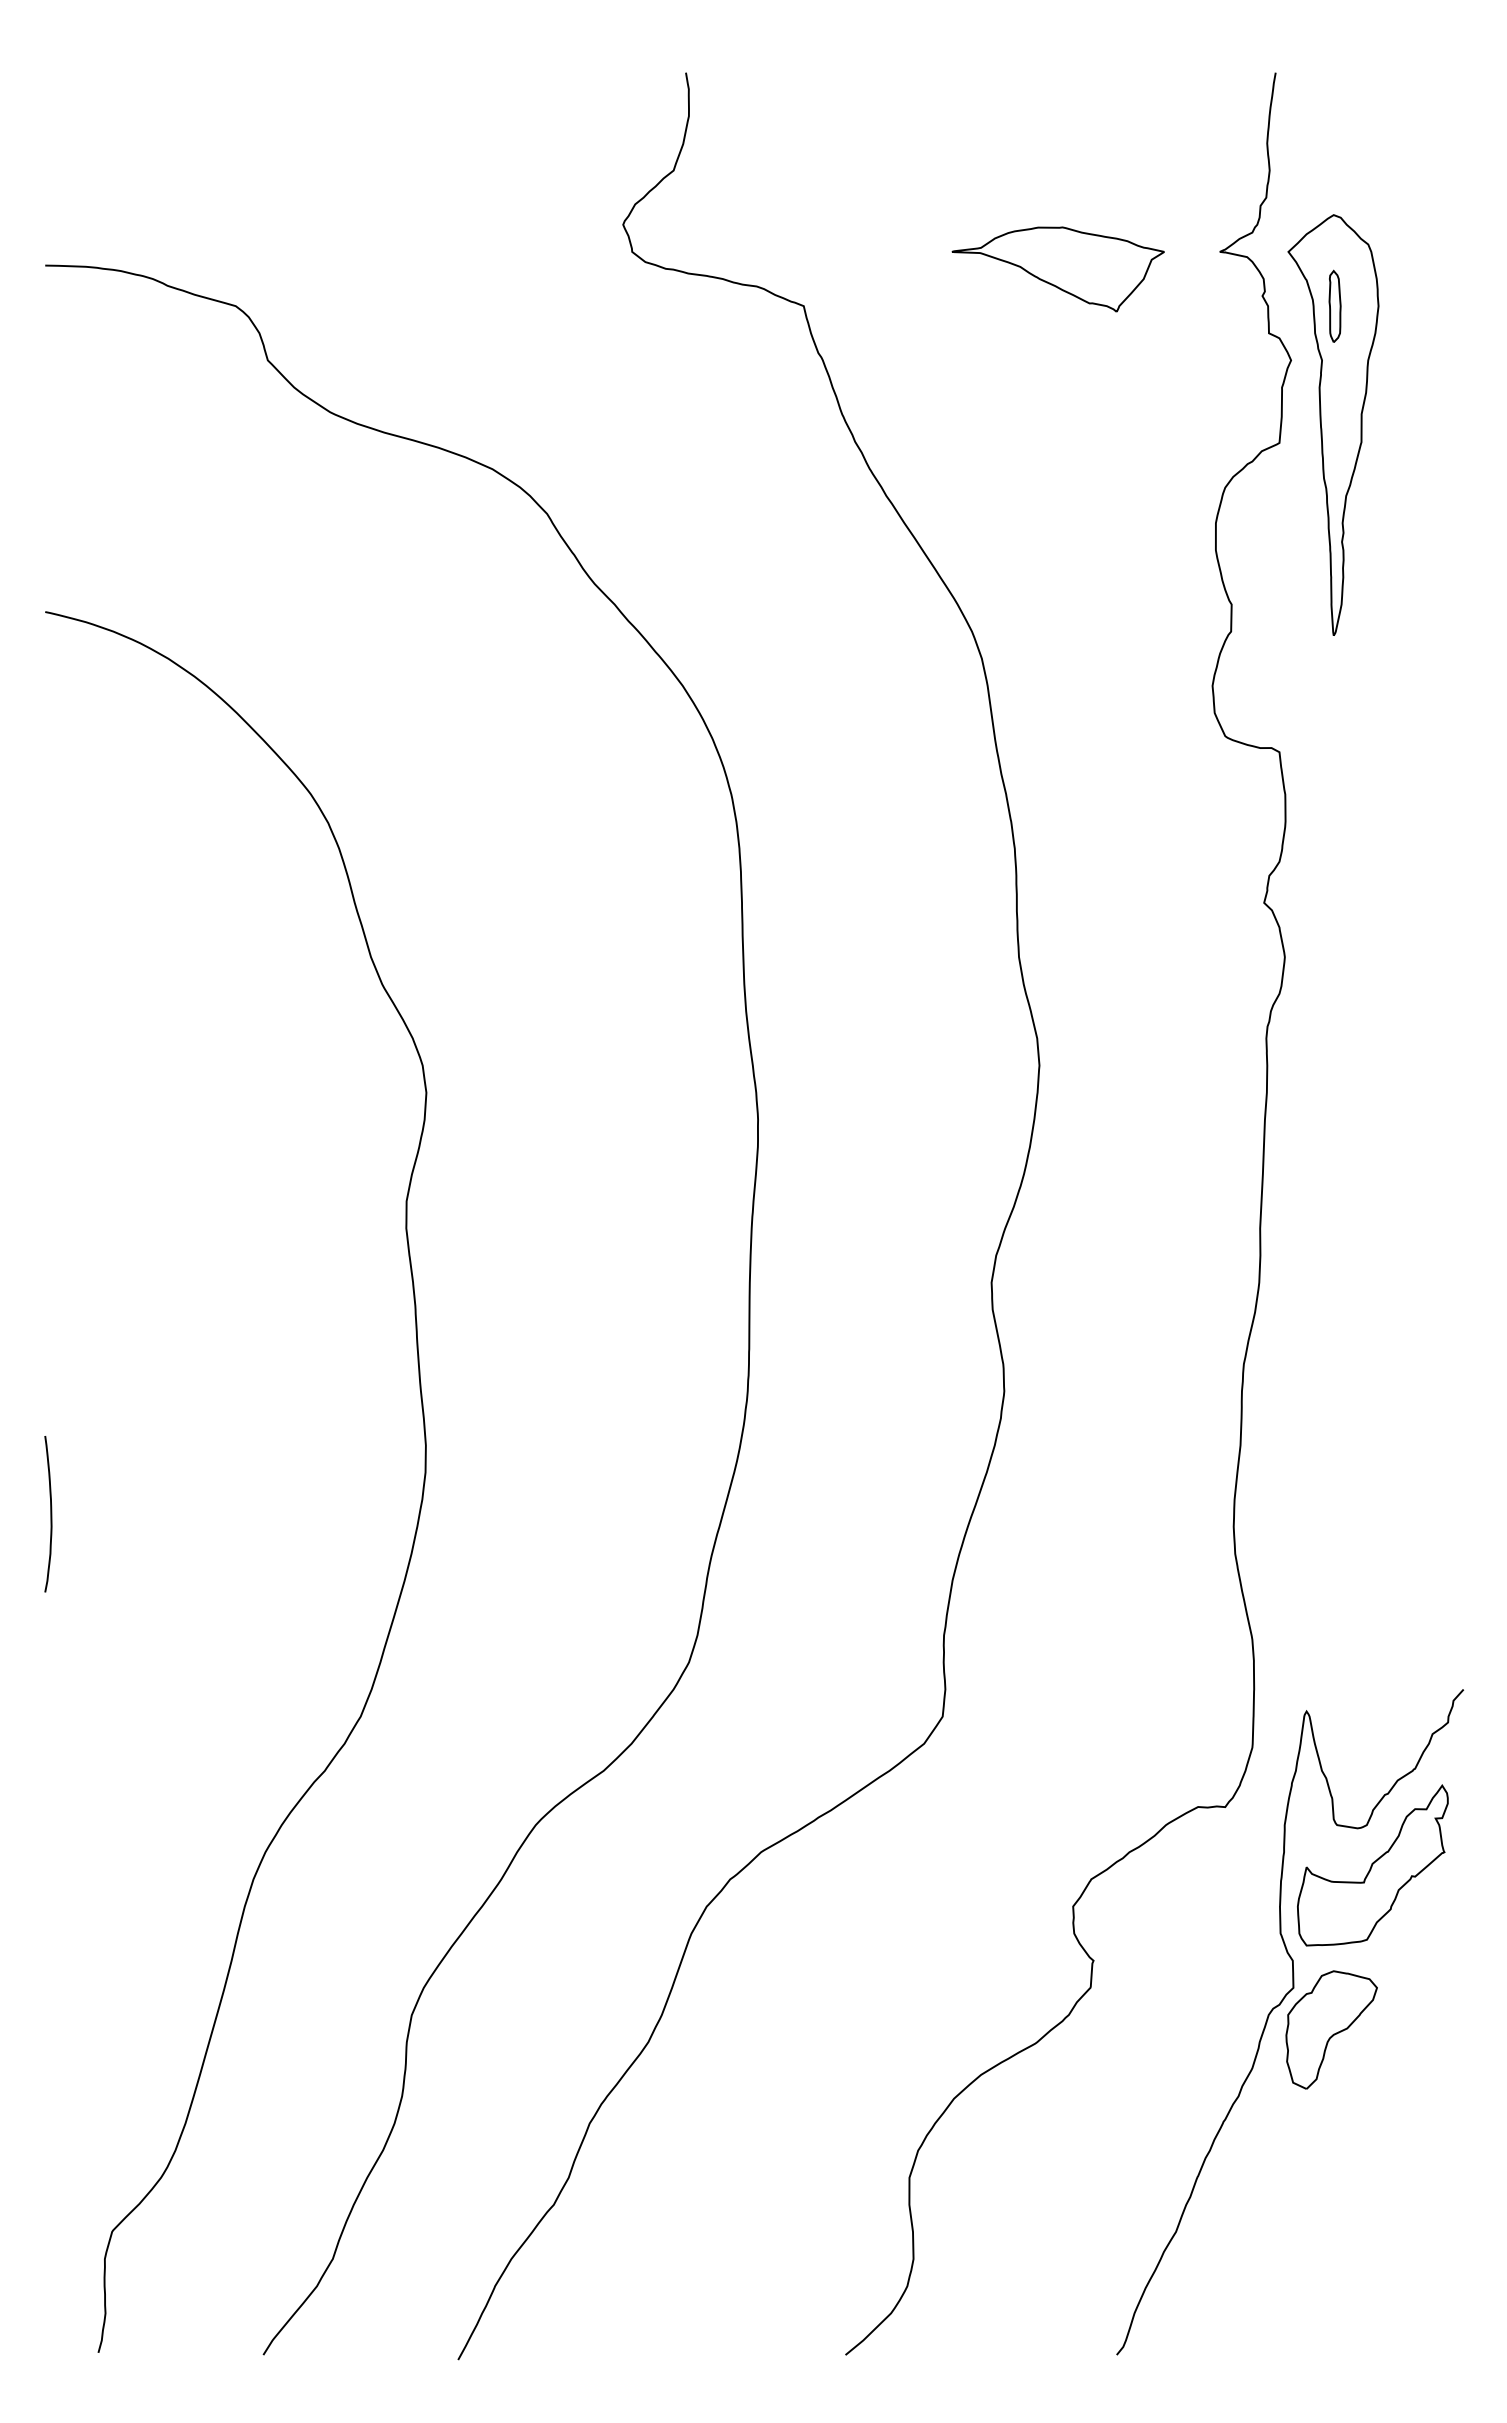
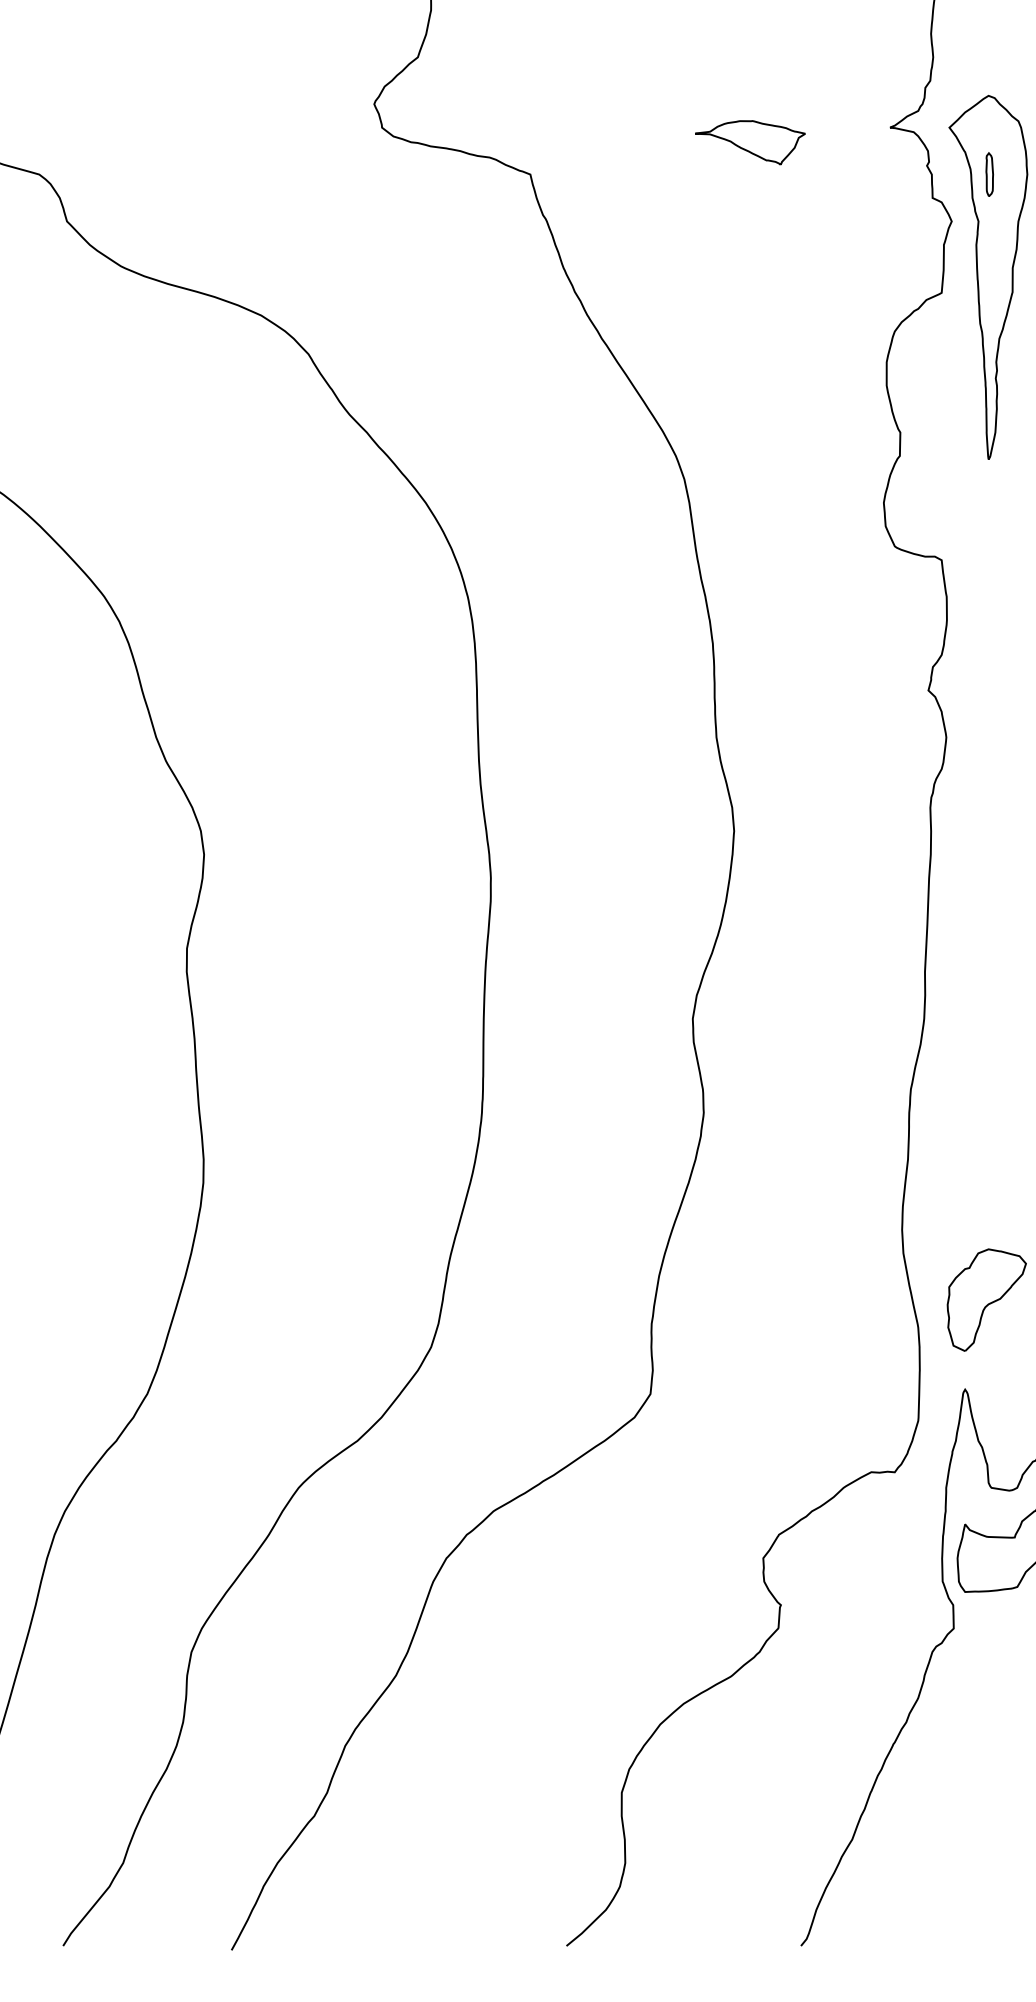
part: (1057, 269) -> (749, 142), size x0.6
part: (1334, 305) -> (989, 174), size x0.7
part: (1331, 2029) -> (986, 1299), moved

